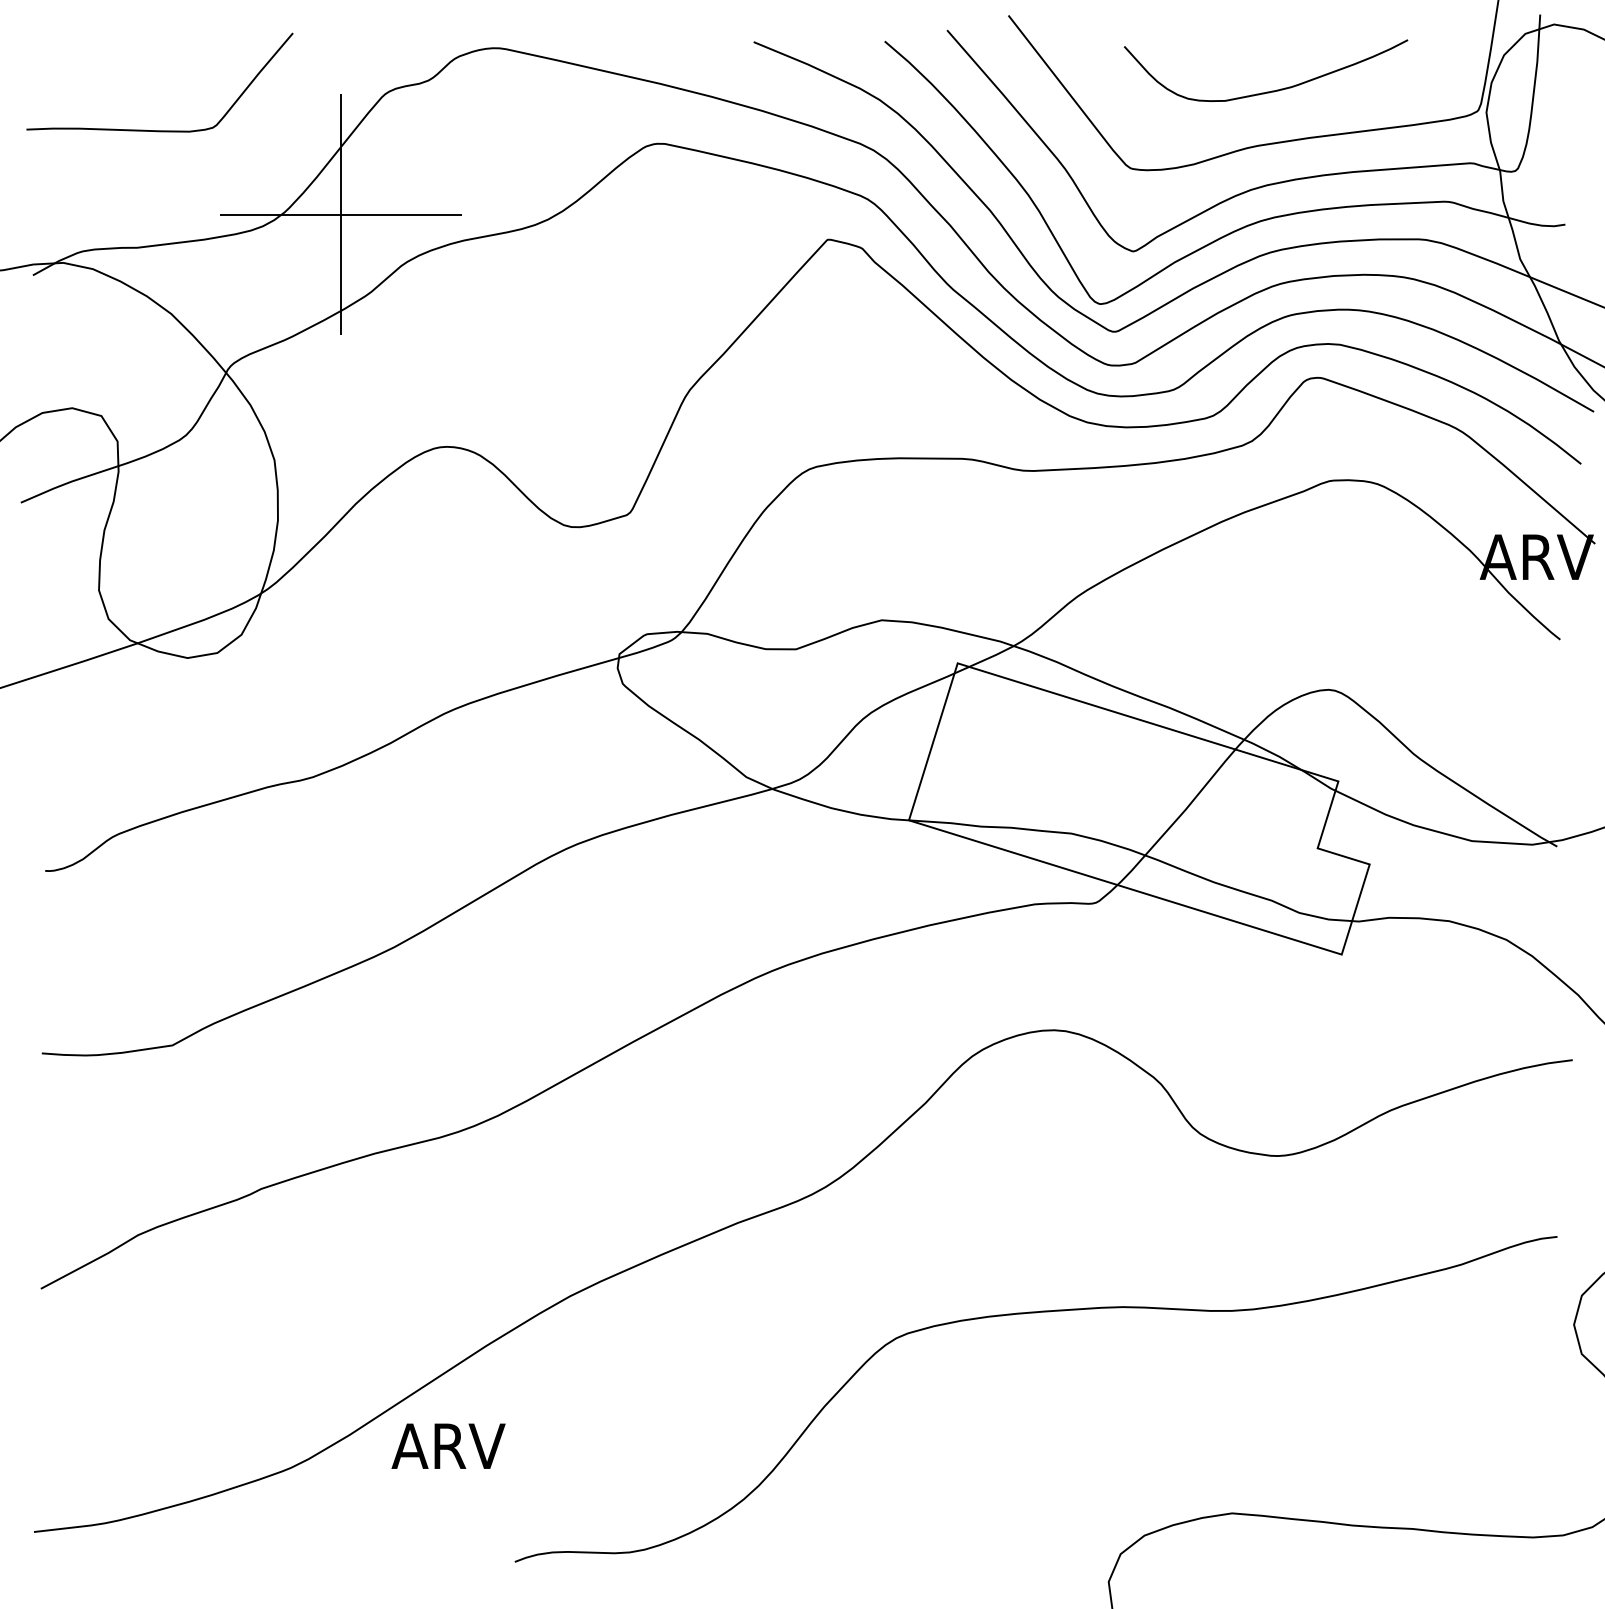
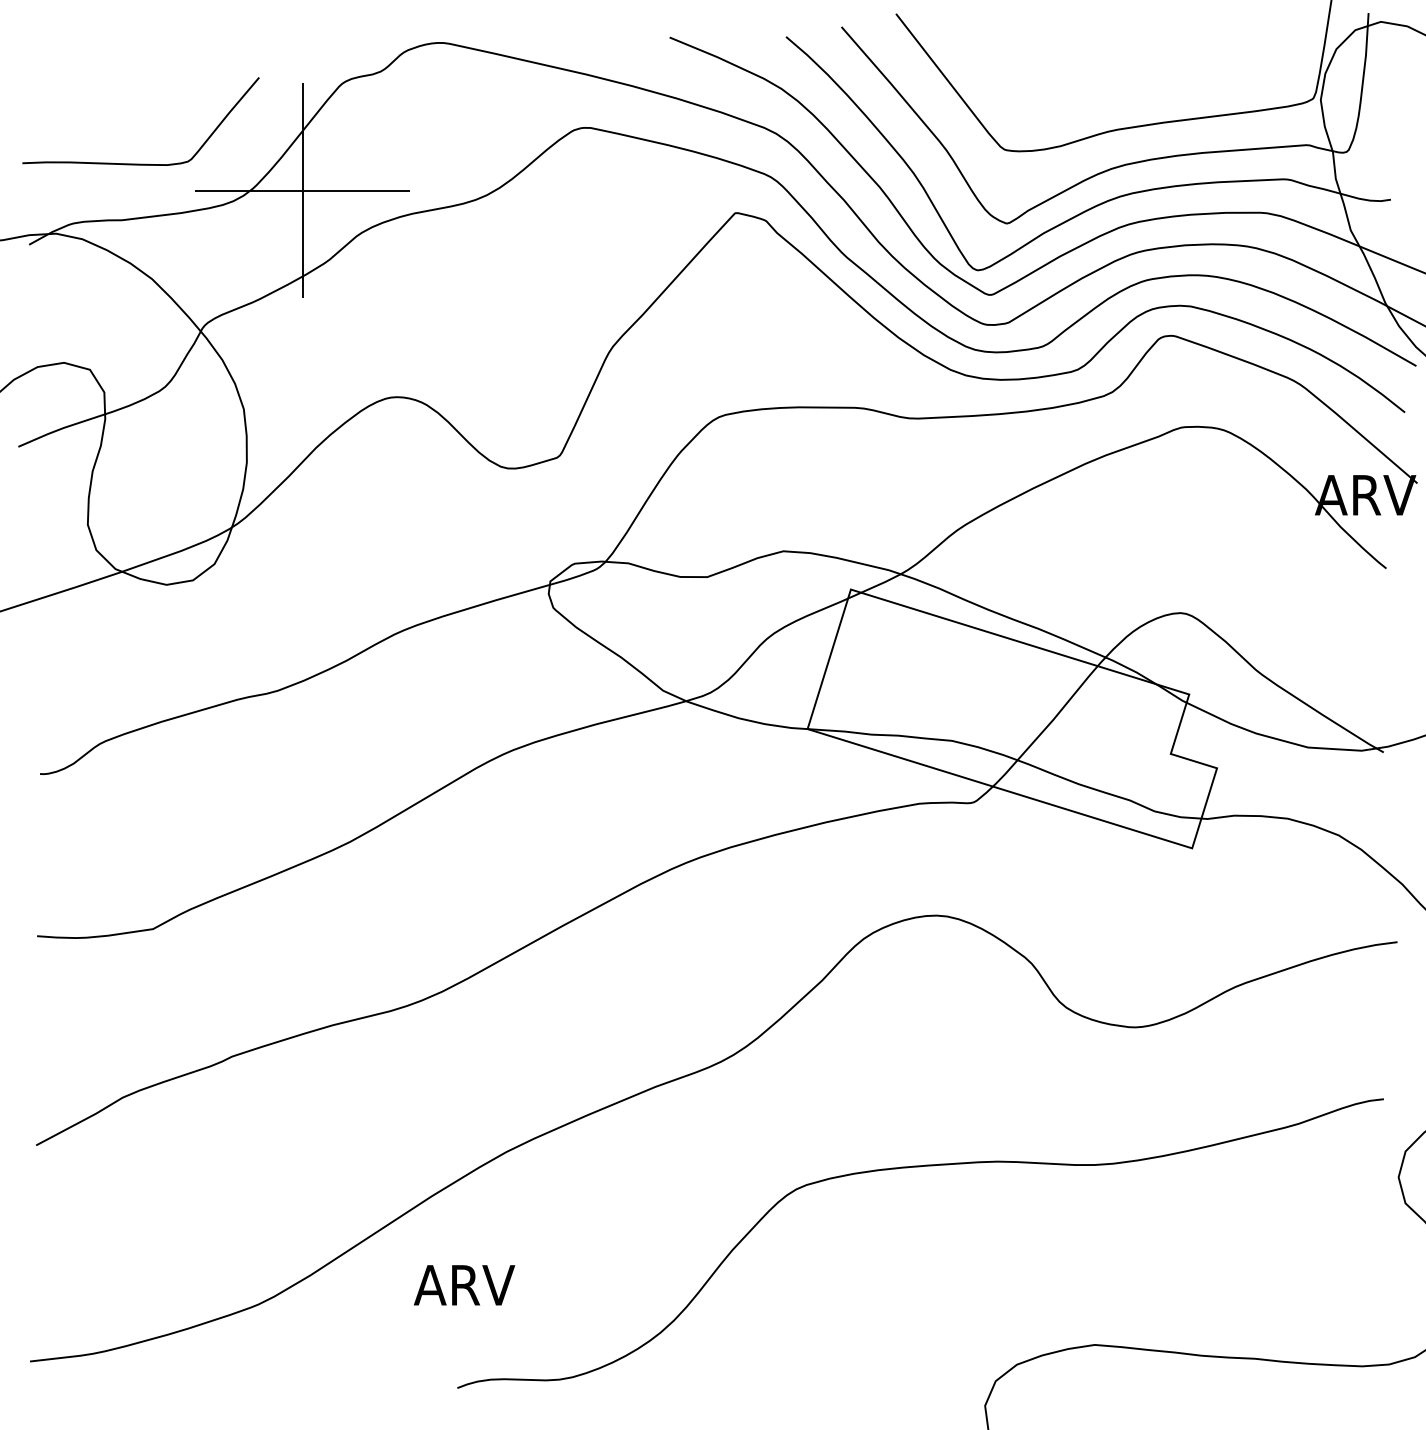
curve: (1271, 90) -> (1129, 80), removed
curve: (159, 129) -> (140, 163), moved
text: (448, 1446) -> (464, 1285), moved

